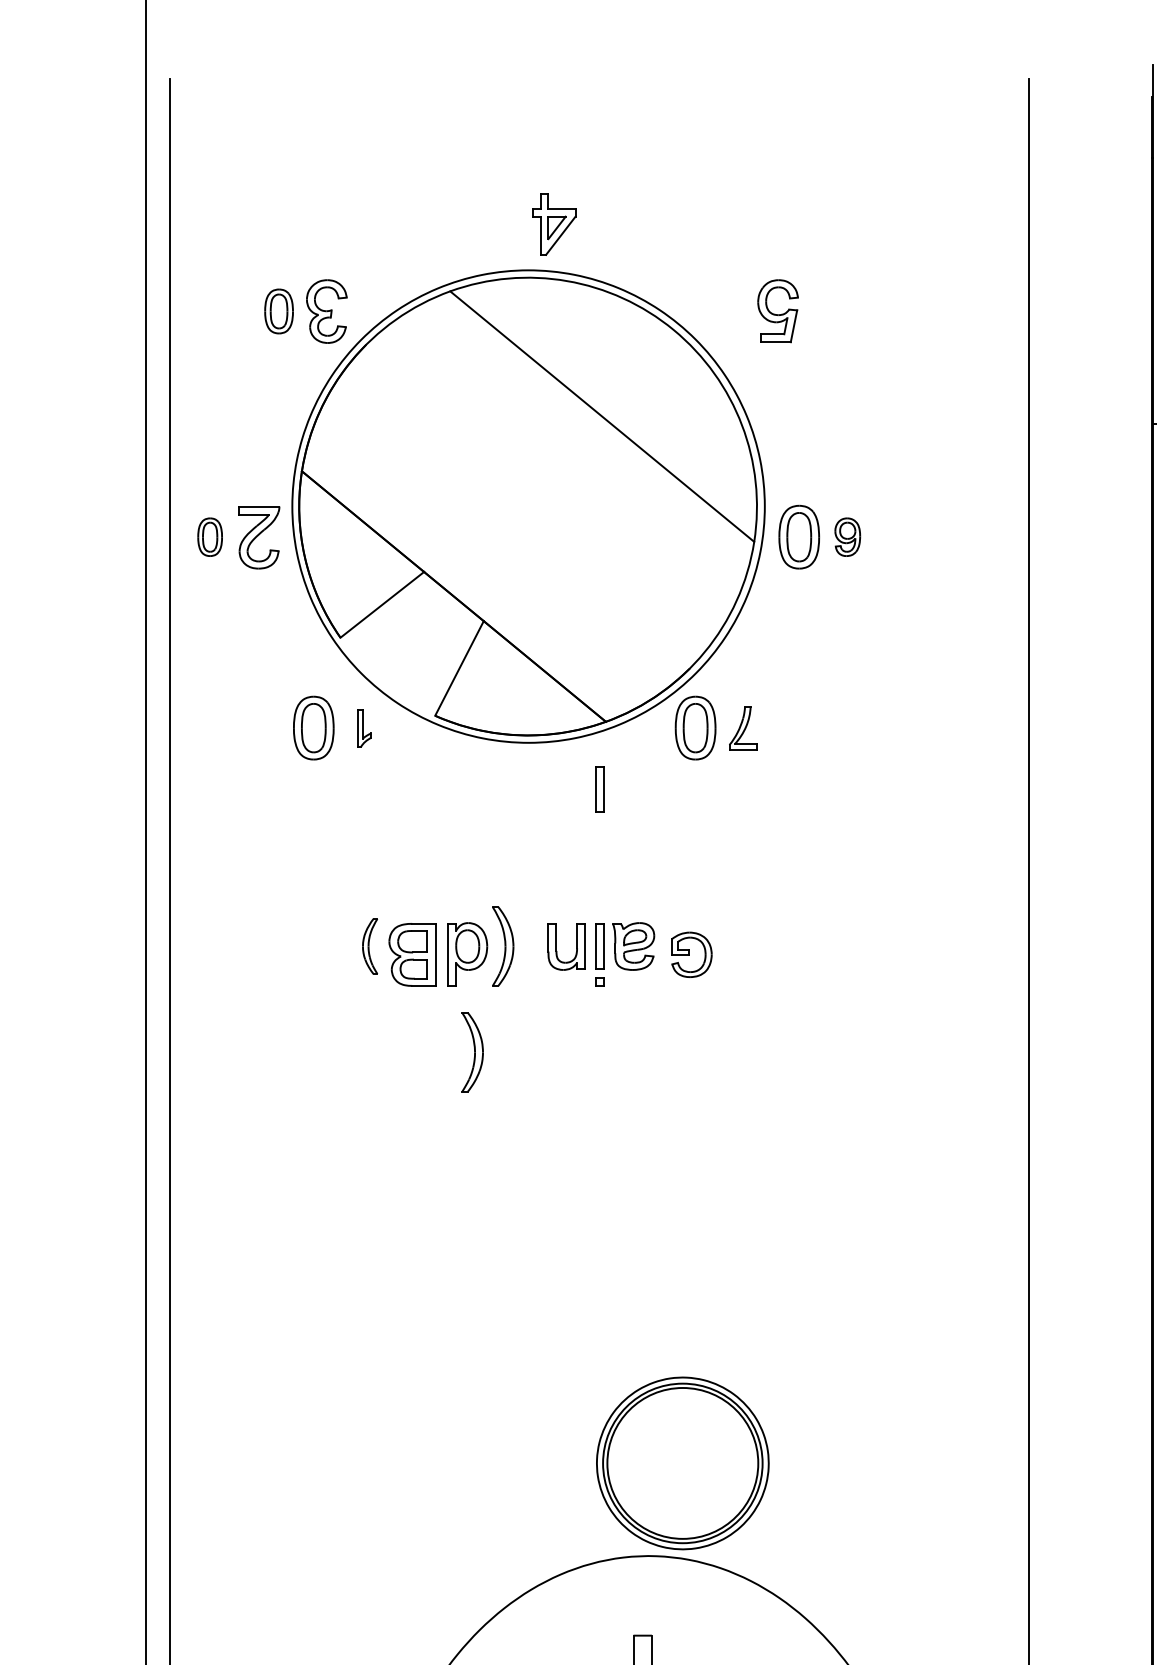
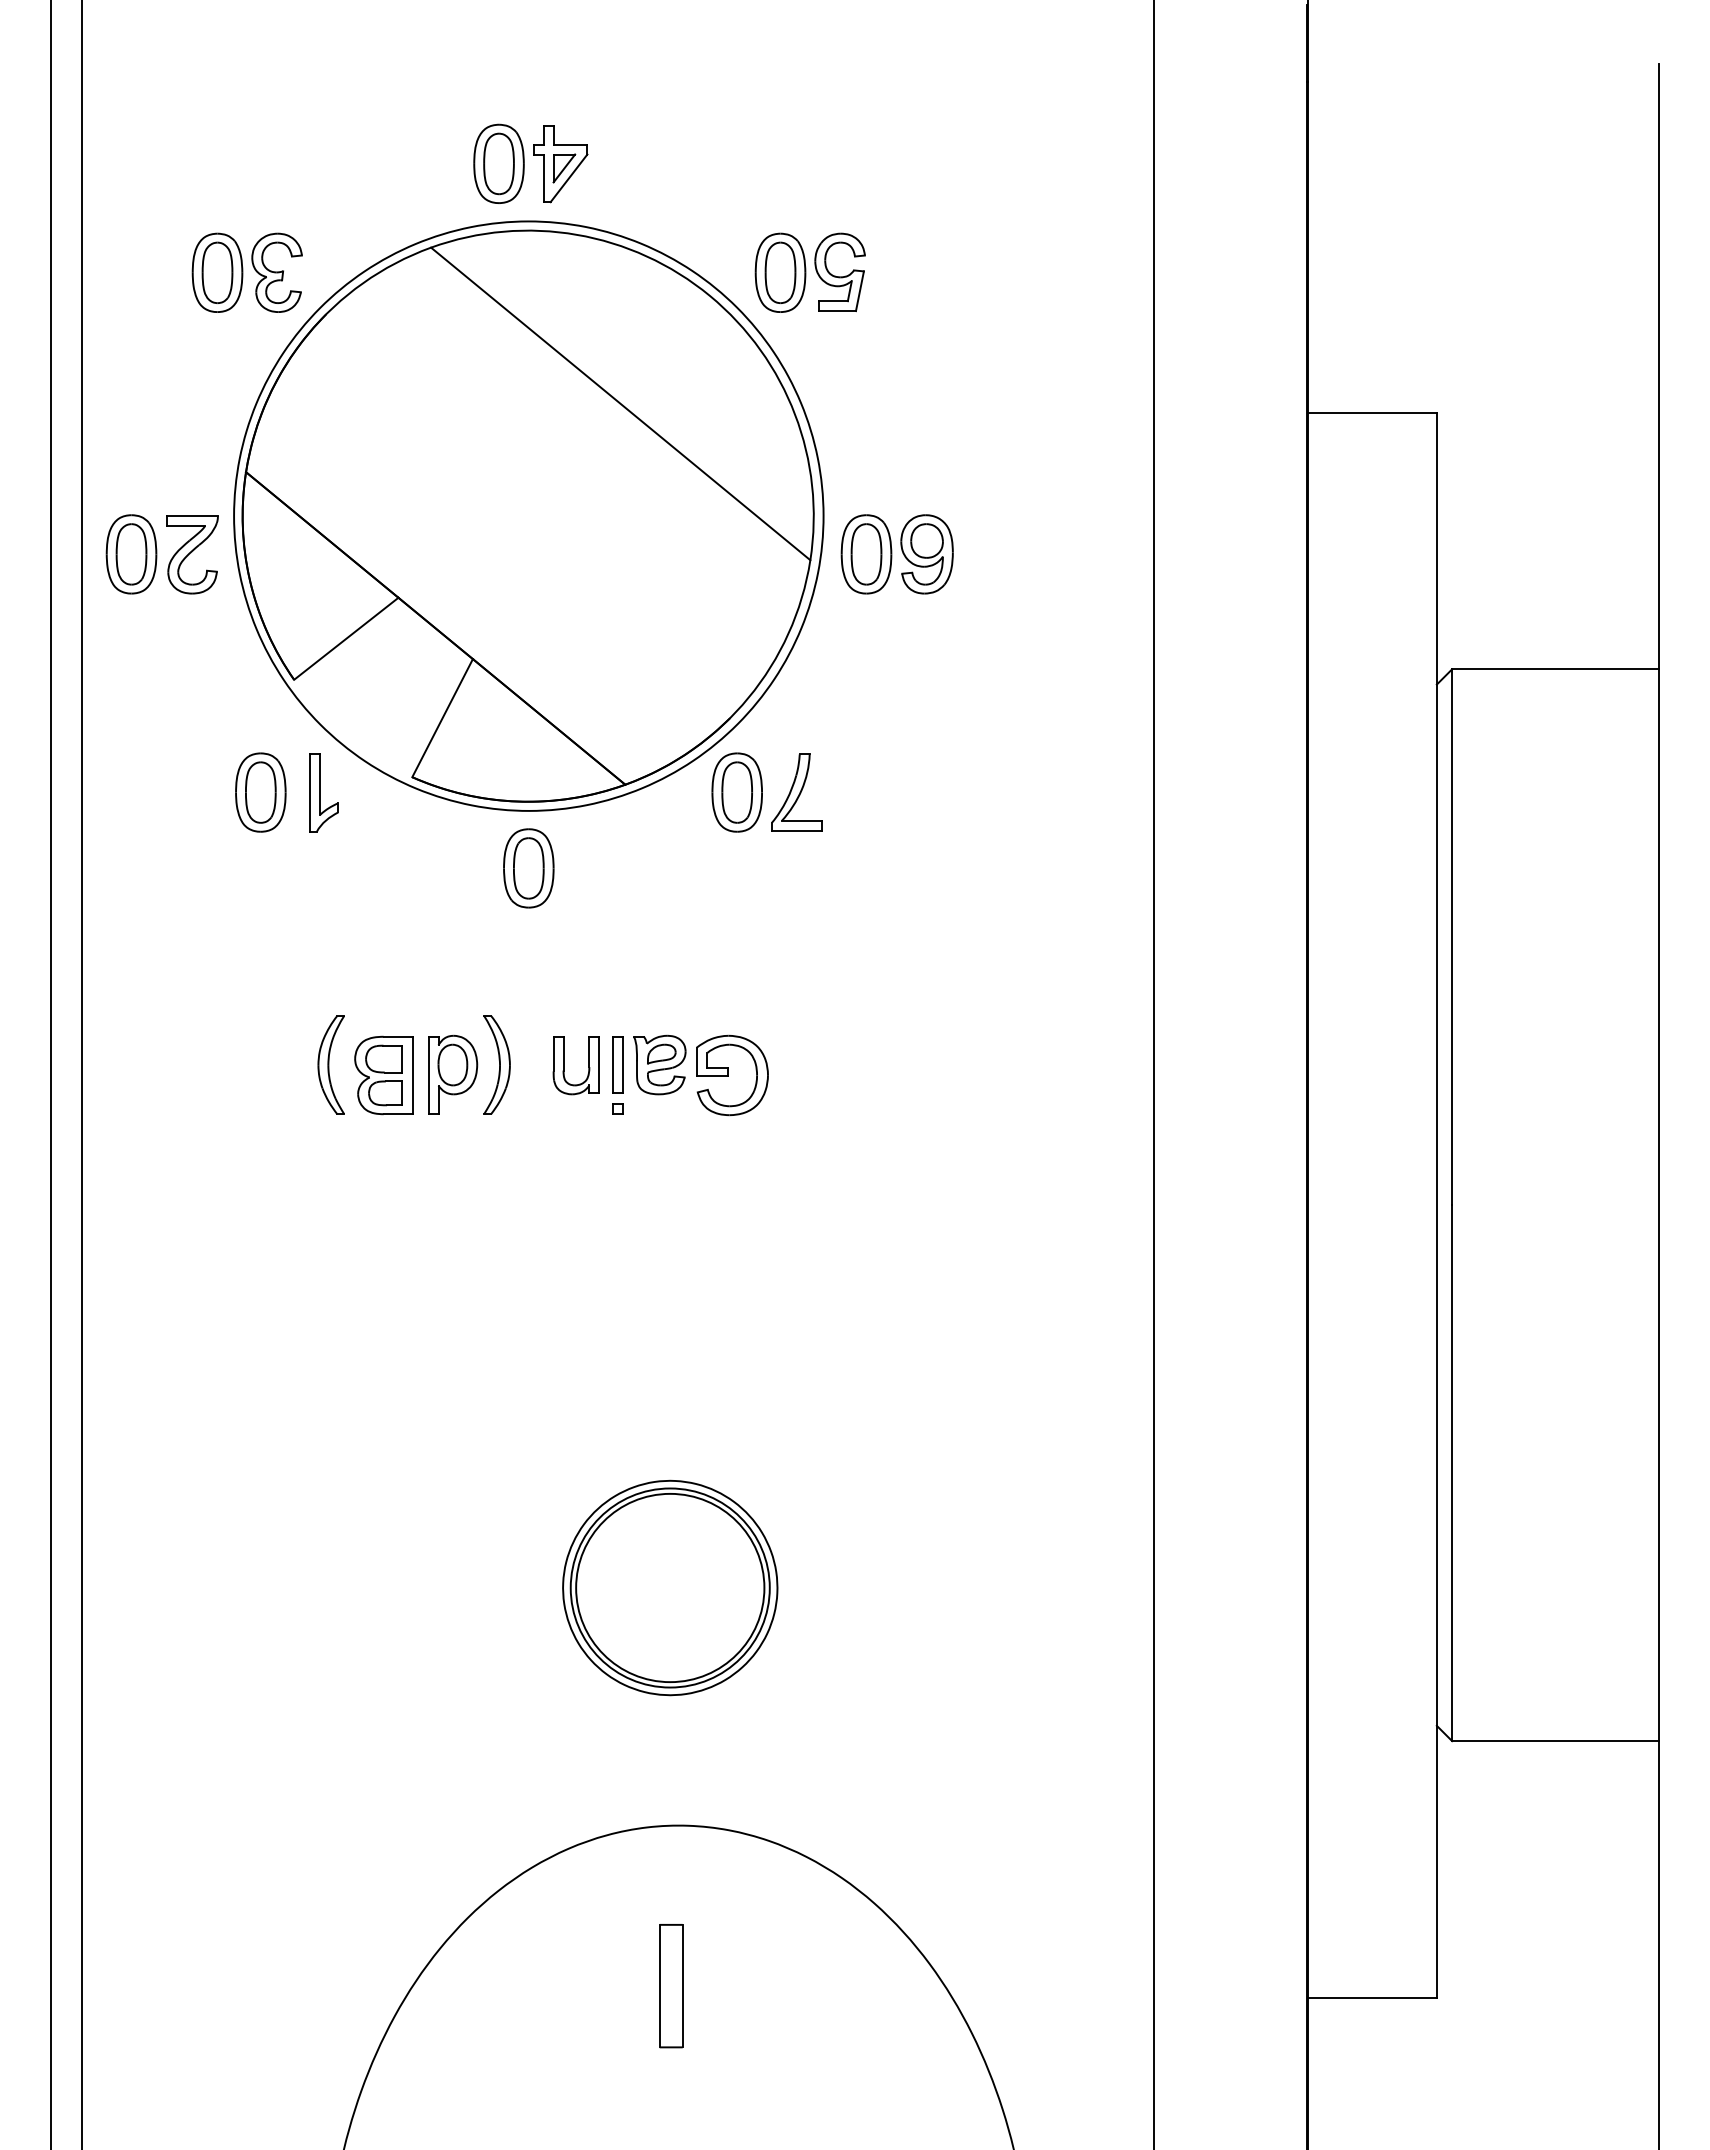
part: (504, 223) -> (498, 163), added
part: (279, 311) -> (217, 272), size x1.43
part: (730, 311) -> (780, 272), added
part: (210, 537) -> (131, 554), size x1.67
part: (847, 537) -> (926, 554), size x1.67
part: (364, 728) -> (323, 792), size x1.67
part: (743, 728) -> (796, 792), size x1.43
part: (528, 788) -> (528, 868), added
part: (599, 788) -> (617, 868), removed
part: (369, 946) -> (330, 1064), size x1.43
part: (691, 954) -> (732, 1075), size x1.43
part: (472, 1051) -> (458, 1196), removed
part: (683, 1463) -> (670, 1587), moved

